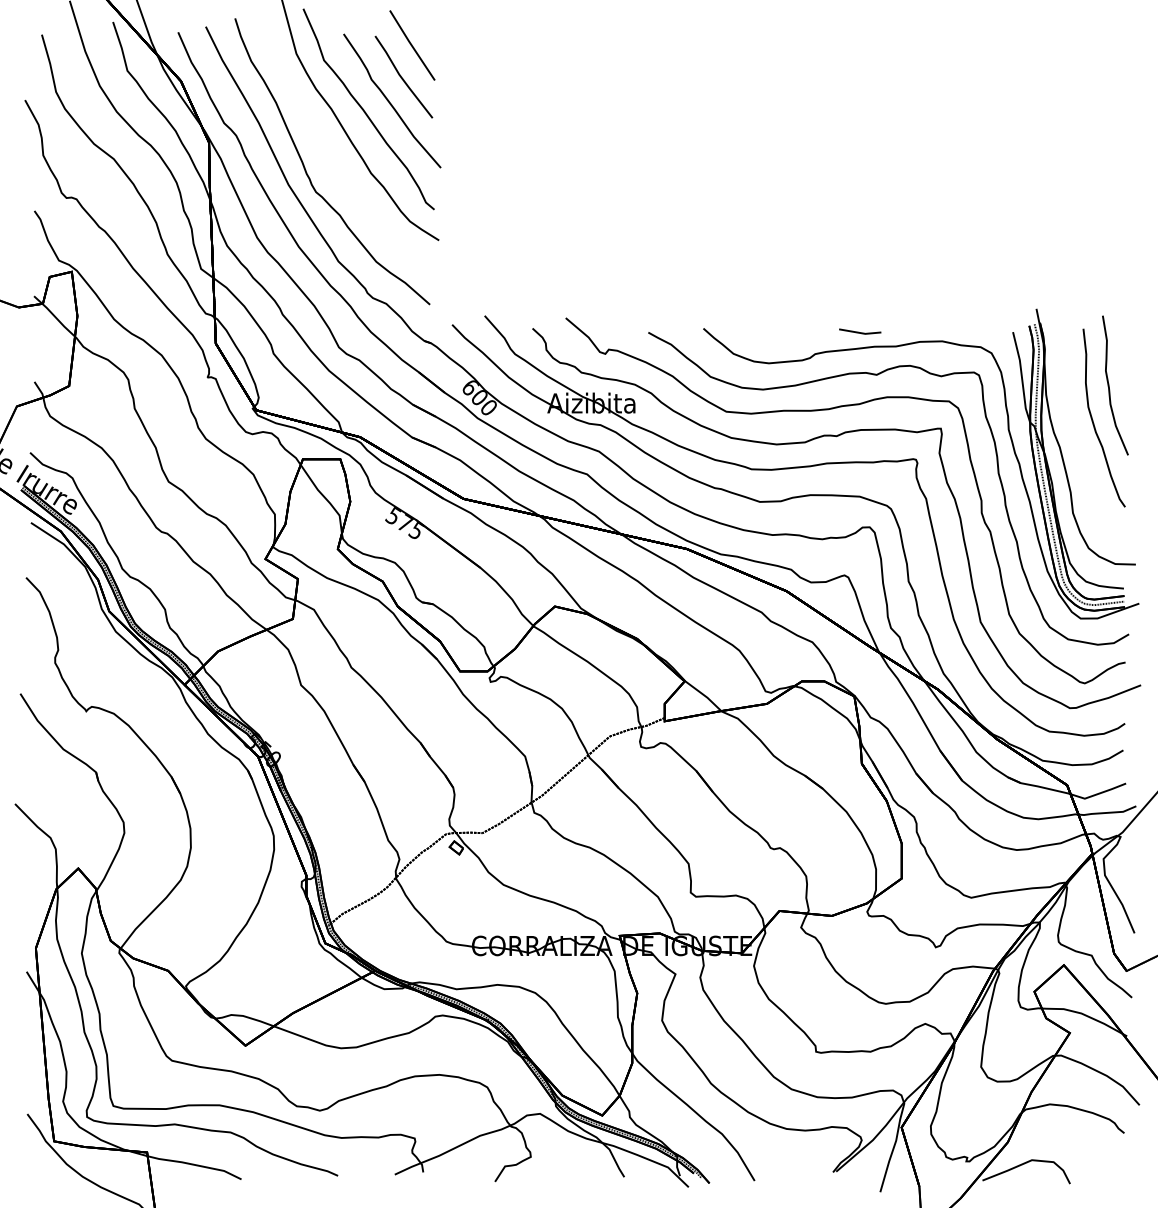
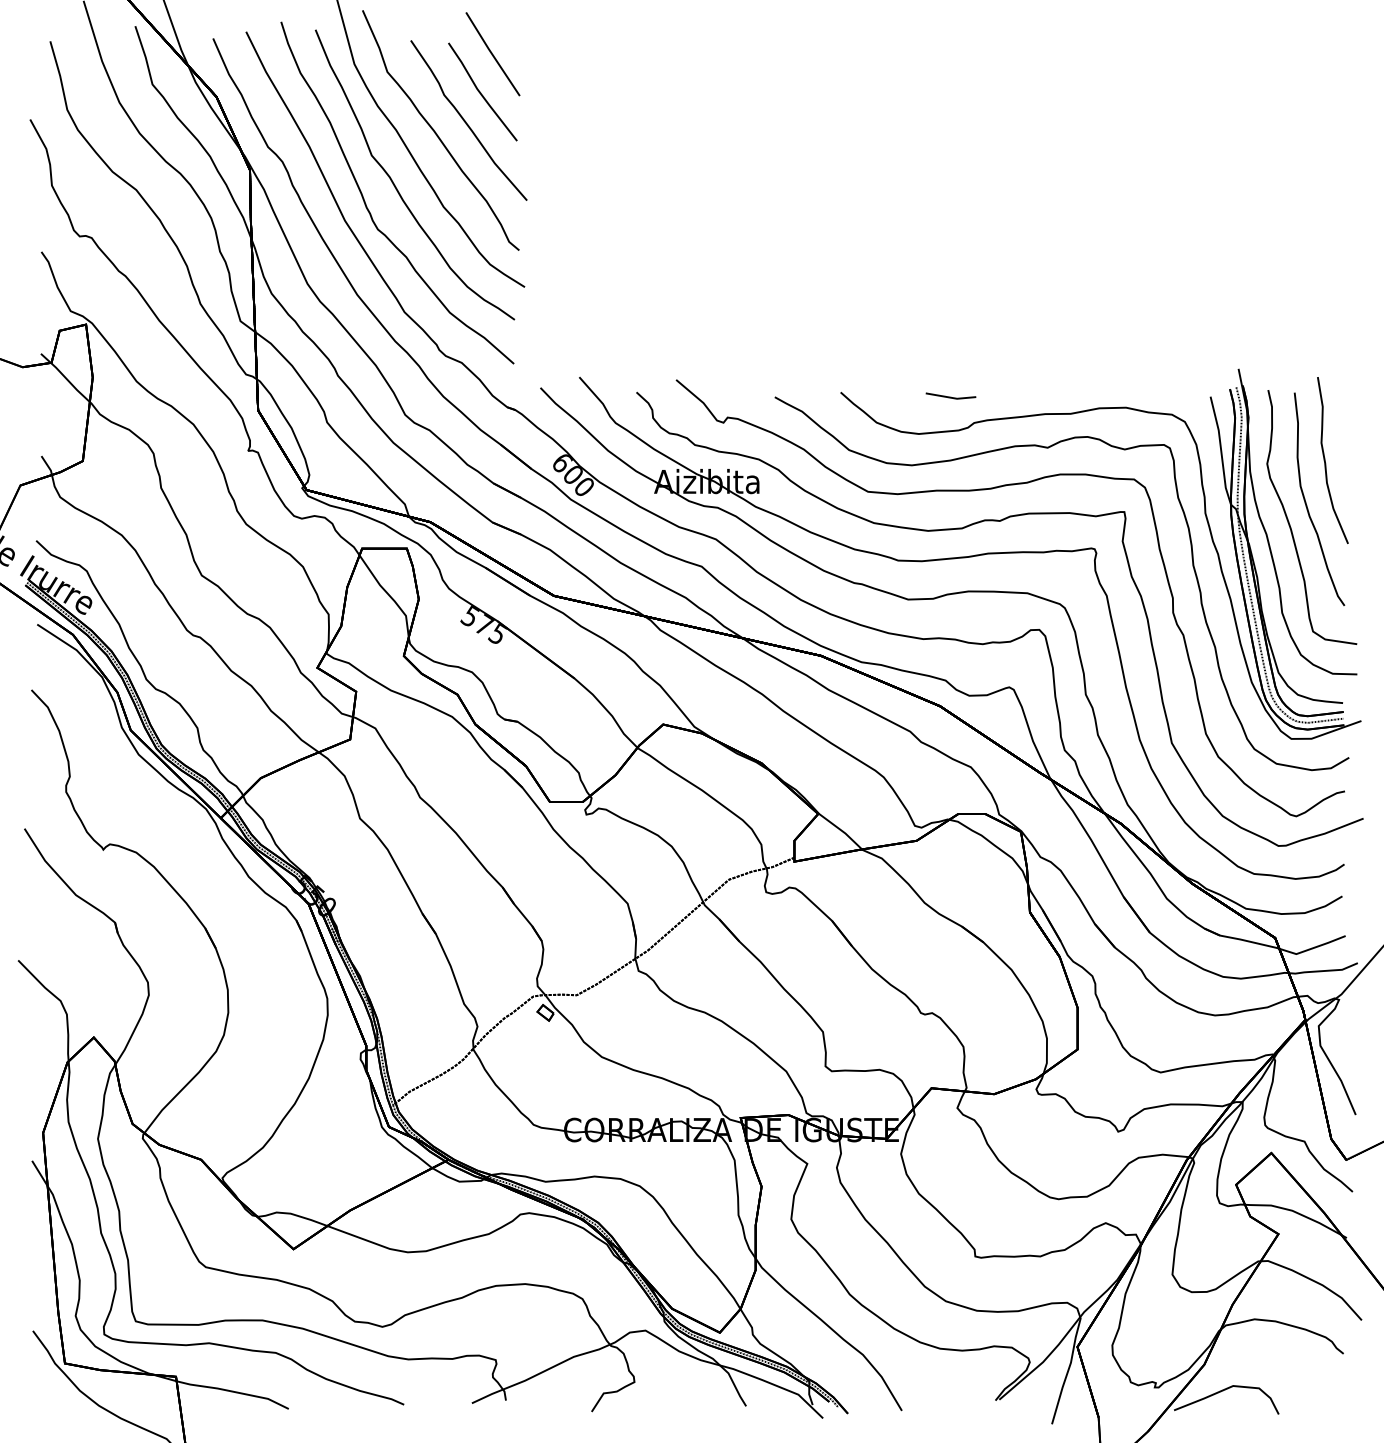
part: (331, 156) -> (396, 186), added
line: (859, 331) -> (950, 396), moved
curve: (1079, 439) -> (1290, 524), added

